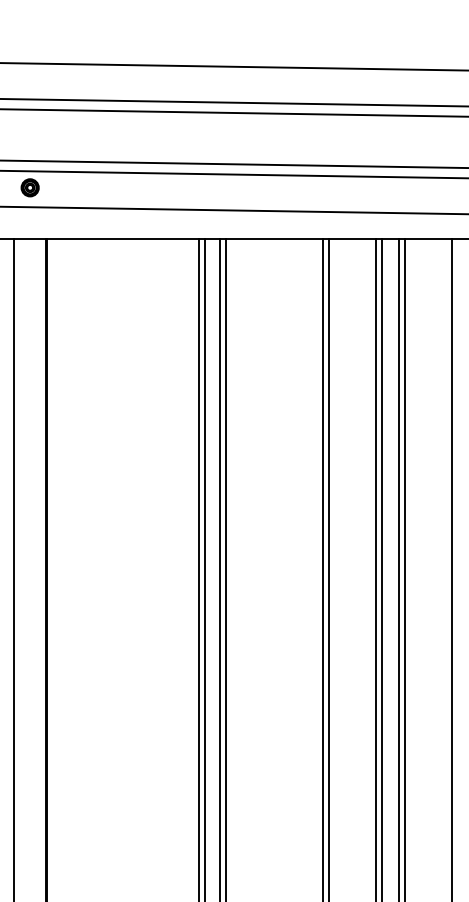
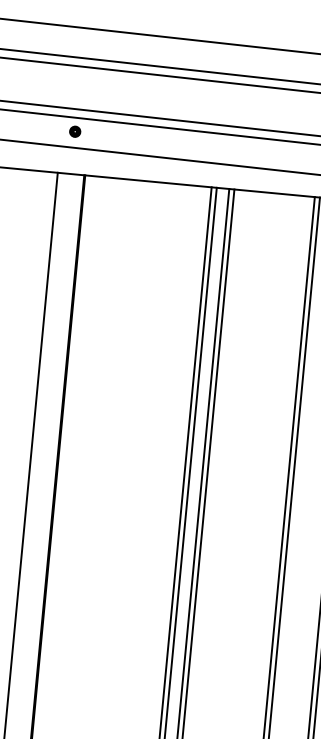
part: (30, 188) -> (75, 132), size x0.71

